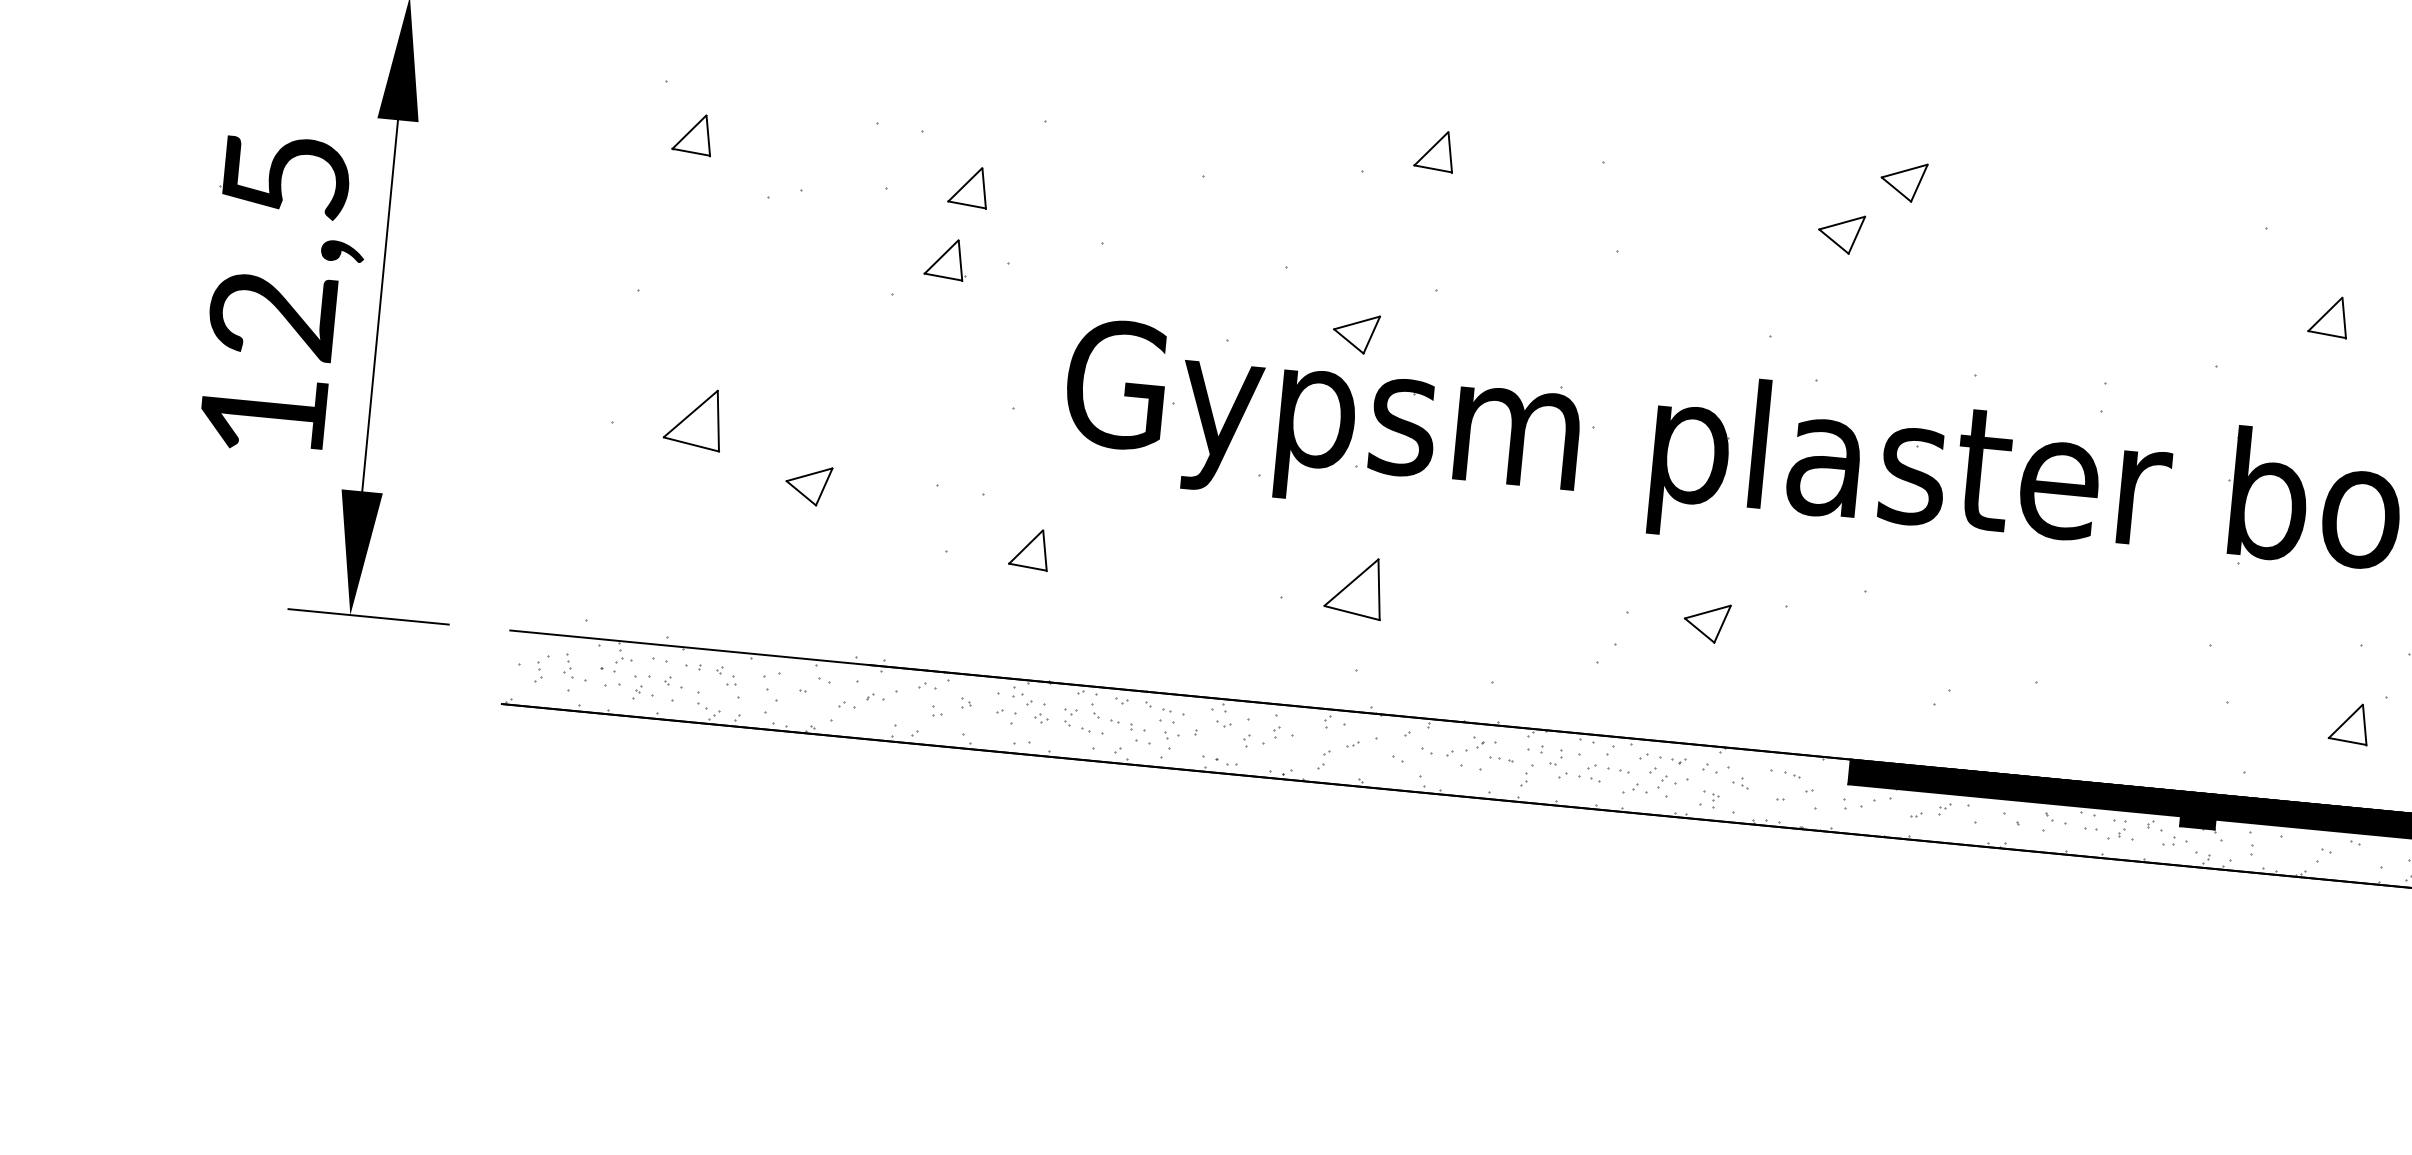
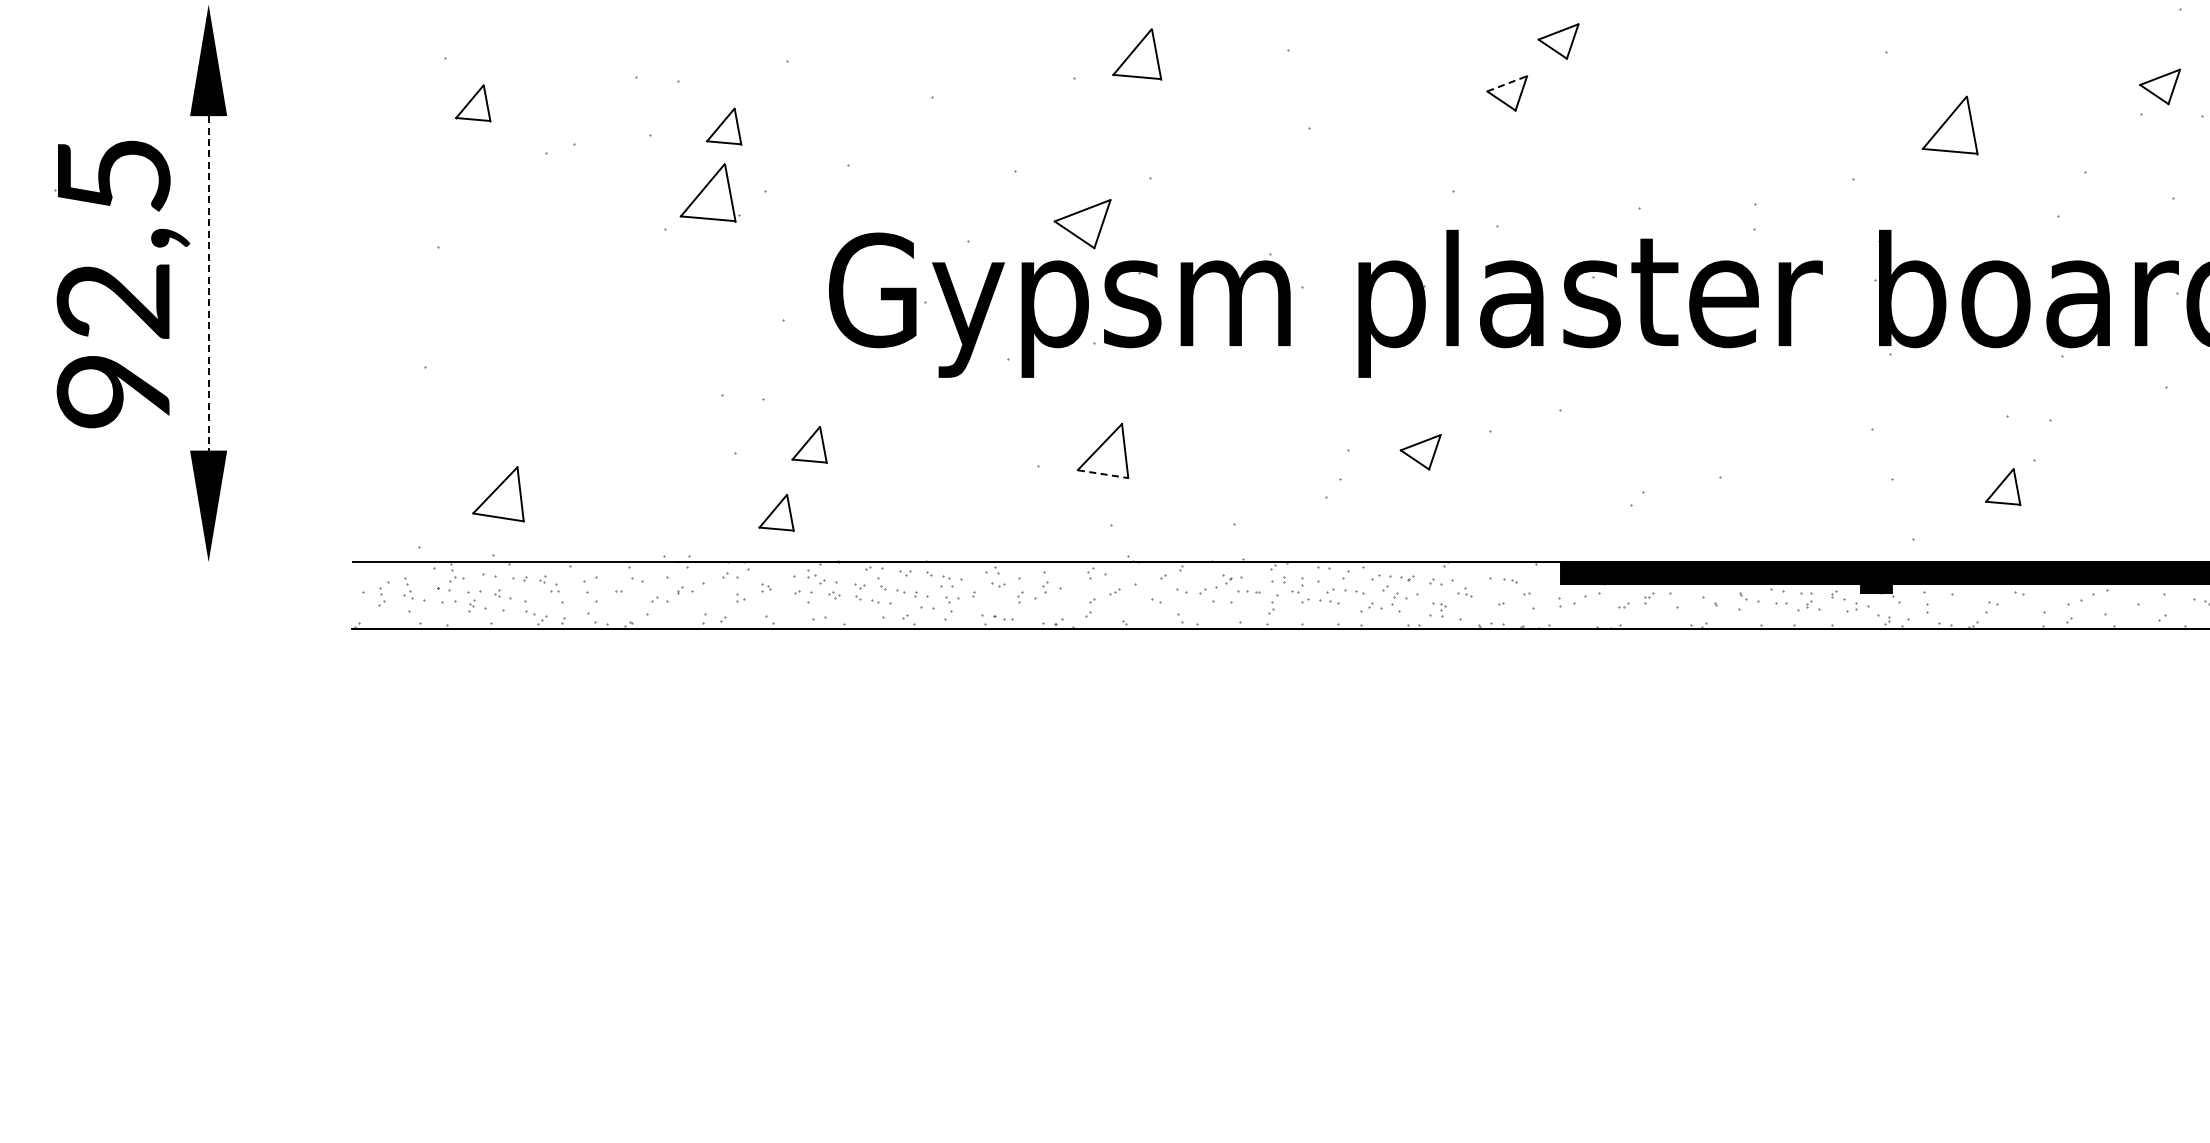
part: (1435, 151) -> (1137, 54), size x1.4
line: (1842, 222) -> (1507, 83), solid -> dashed
part: (946, 259) -> (710, 193), size x1.6
line: (379, 305) -> (208, 283), solid -> dashed
part: (2328, 316) -> (1949, 125), size x1.6
part: (1355, 333) -> (1082, 224), size x1.4
text: (261, 416) -> (112, 392), 12,5 -> 92,5
part: (693, 419) -> (498, 494), moved
part: (808, 484) -> (606, 406), removed
line: (1352, 613) -> (1103, 474), solid -> dashed
line: (367, 617) -> (224, 562), removed
part: (985, 620) -> (776, 512), added

